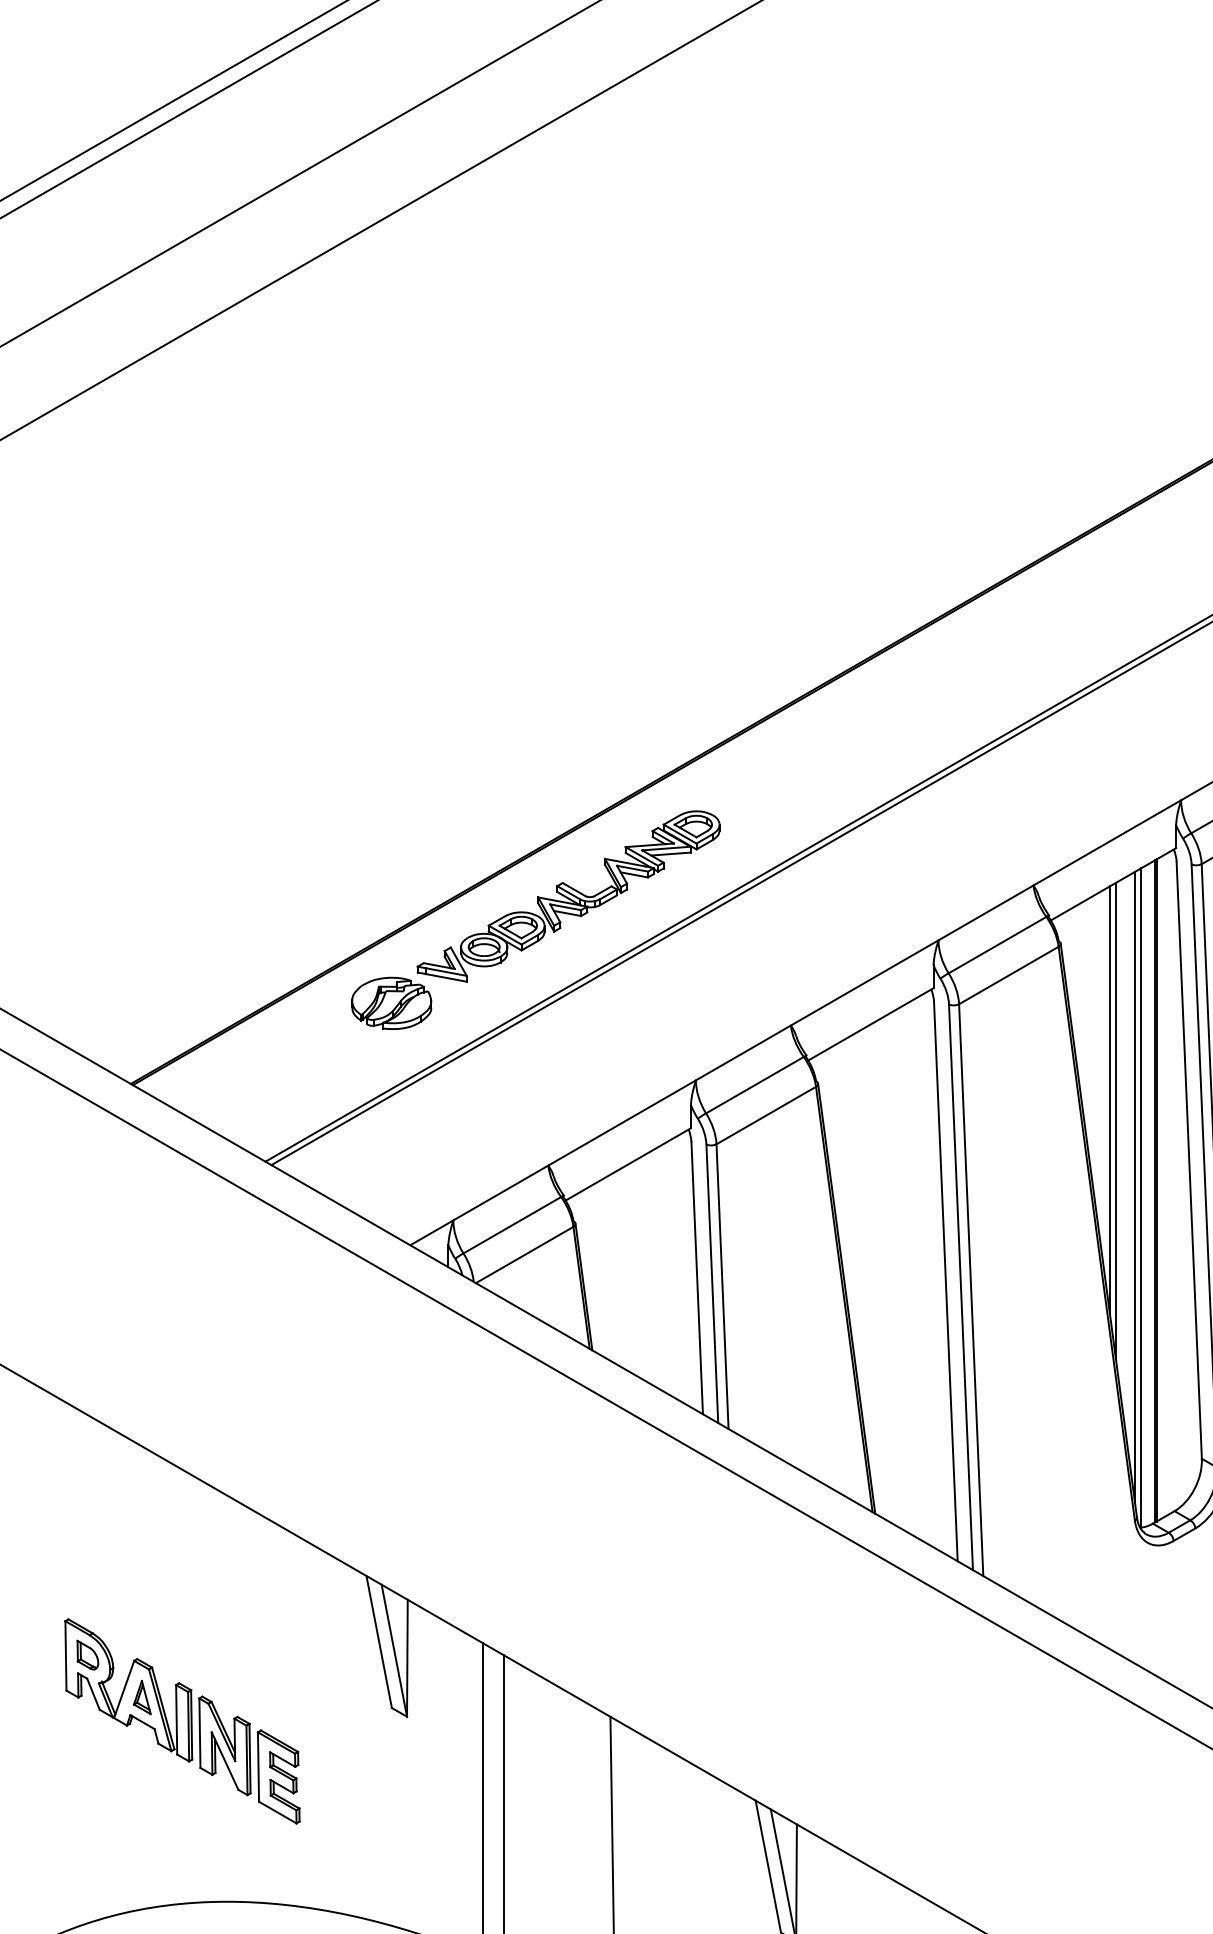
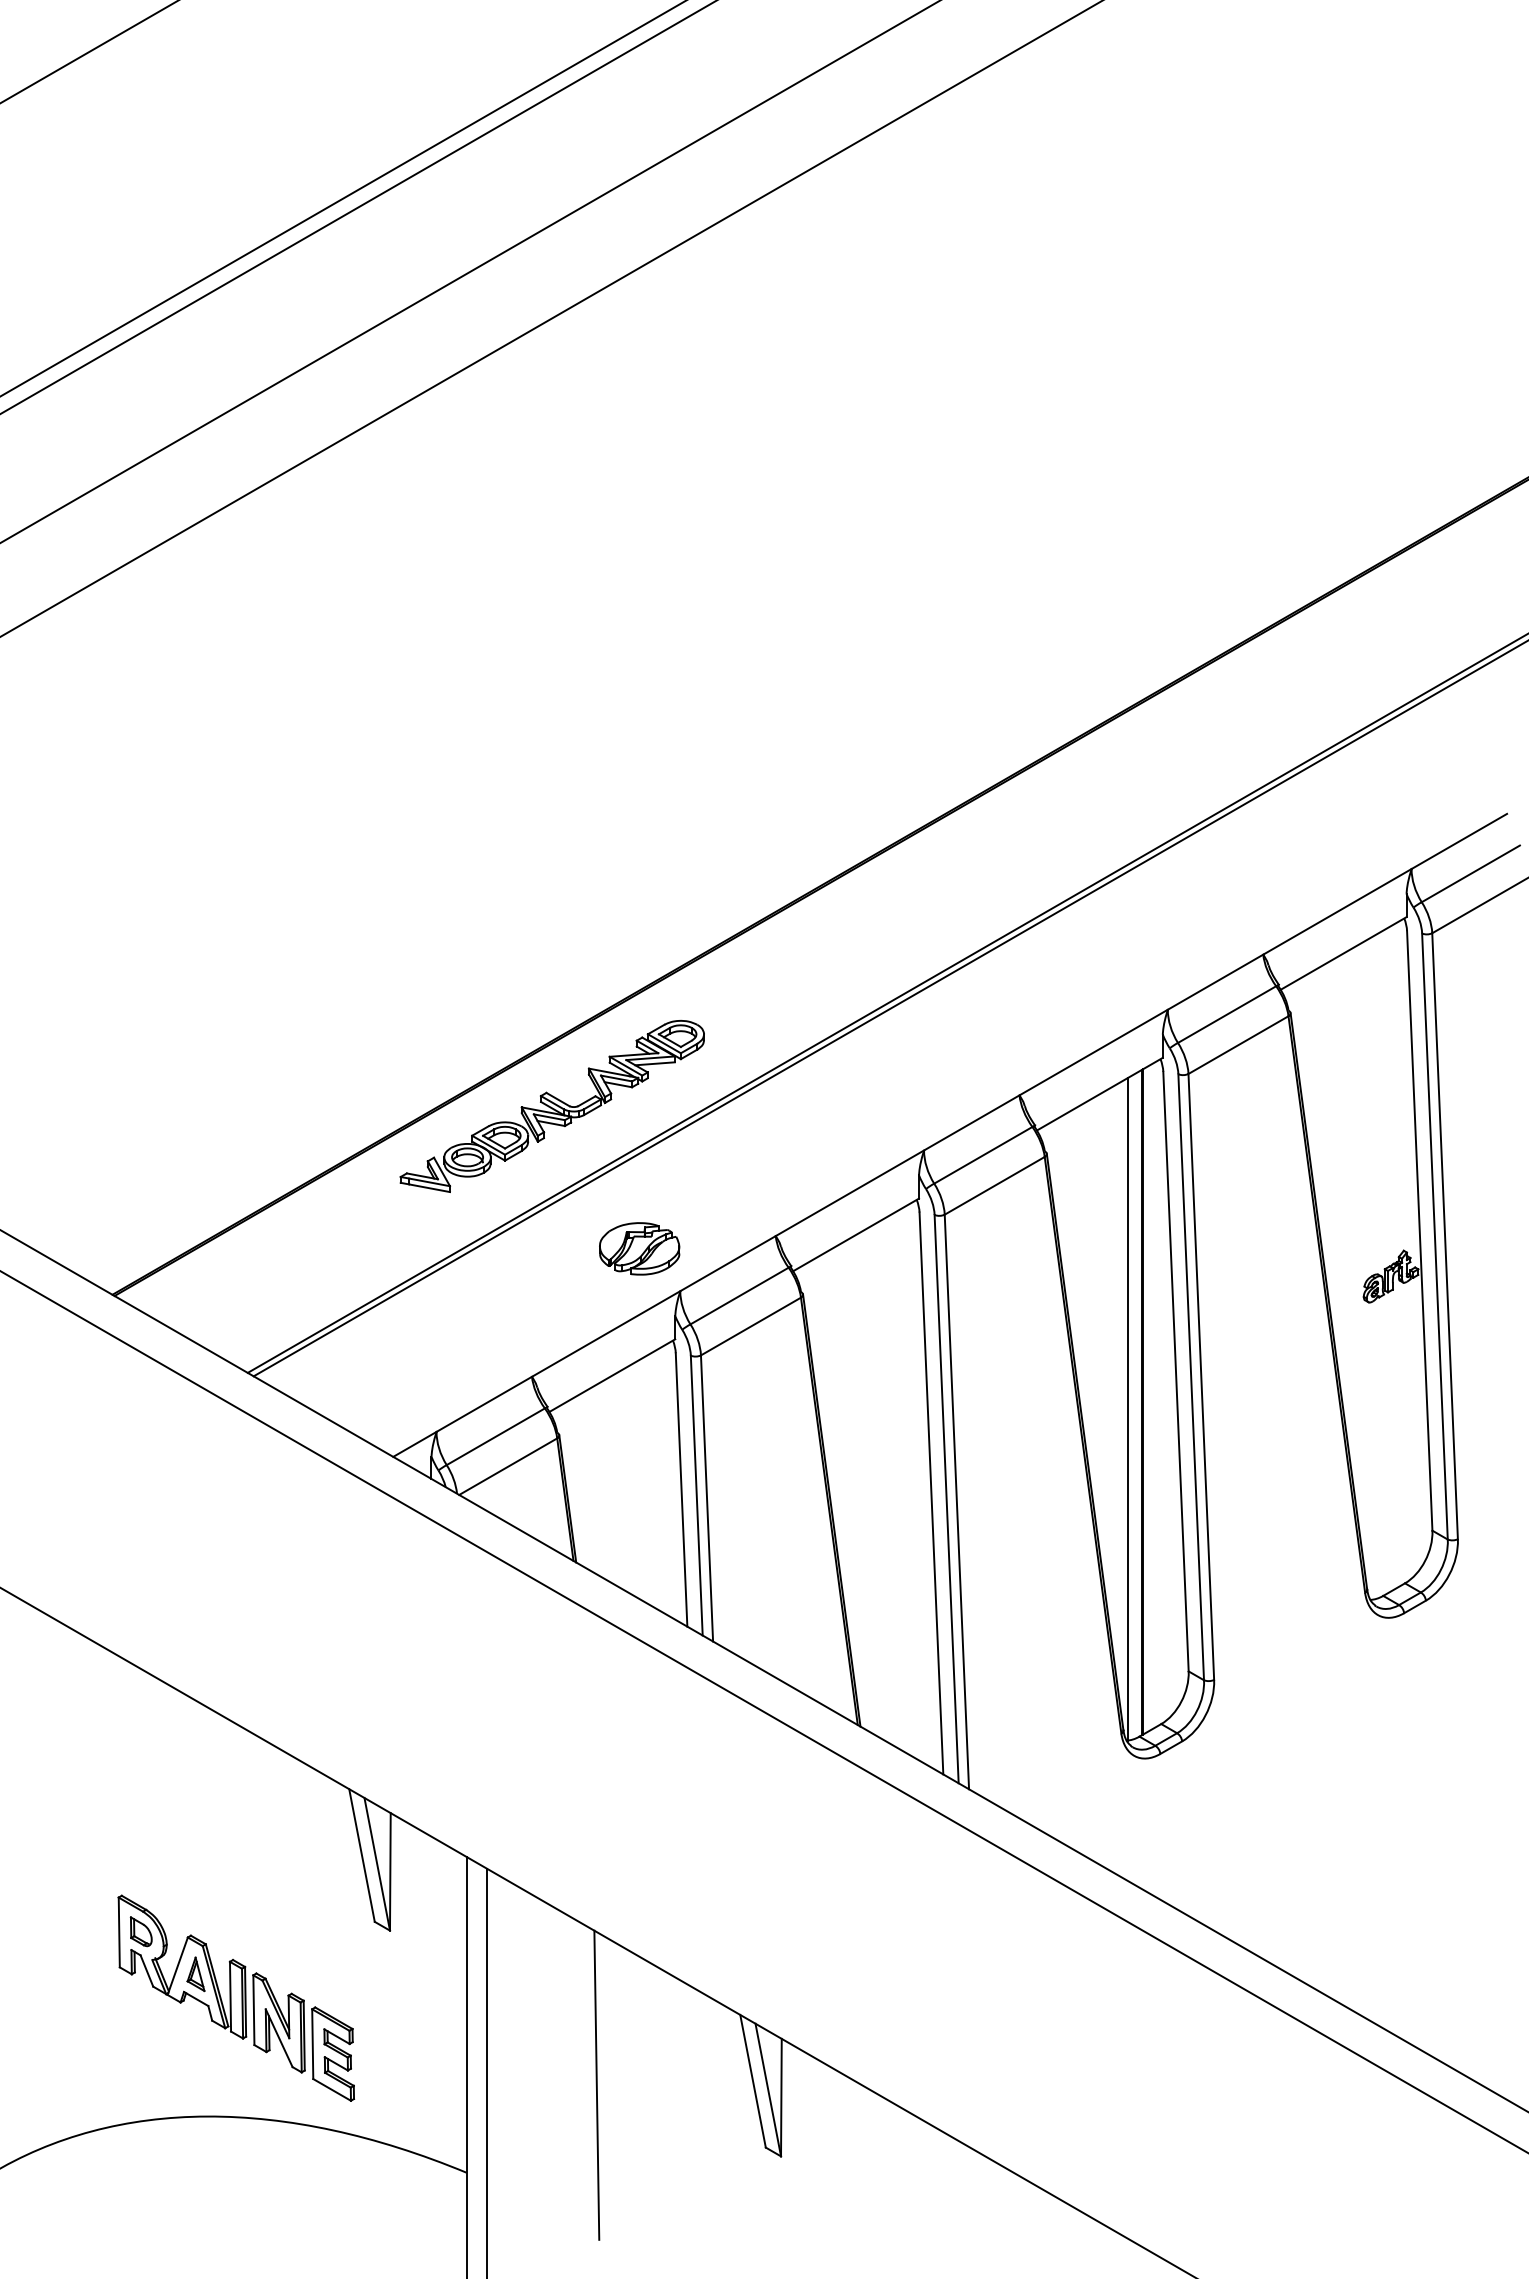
part: (391, 1003) -> (639, 1248), moved
line: (1110, 1099) -> (1096, 1310), removed
line: (1116, 1120) -> (1102, 1331), removed
line: (1135, 1187) -> (1121, 1398), removed
part: (182, 1720) -> (236, 1997), moved

